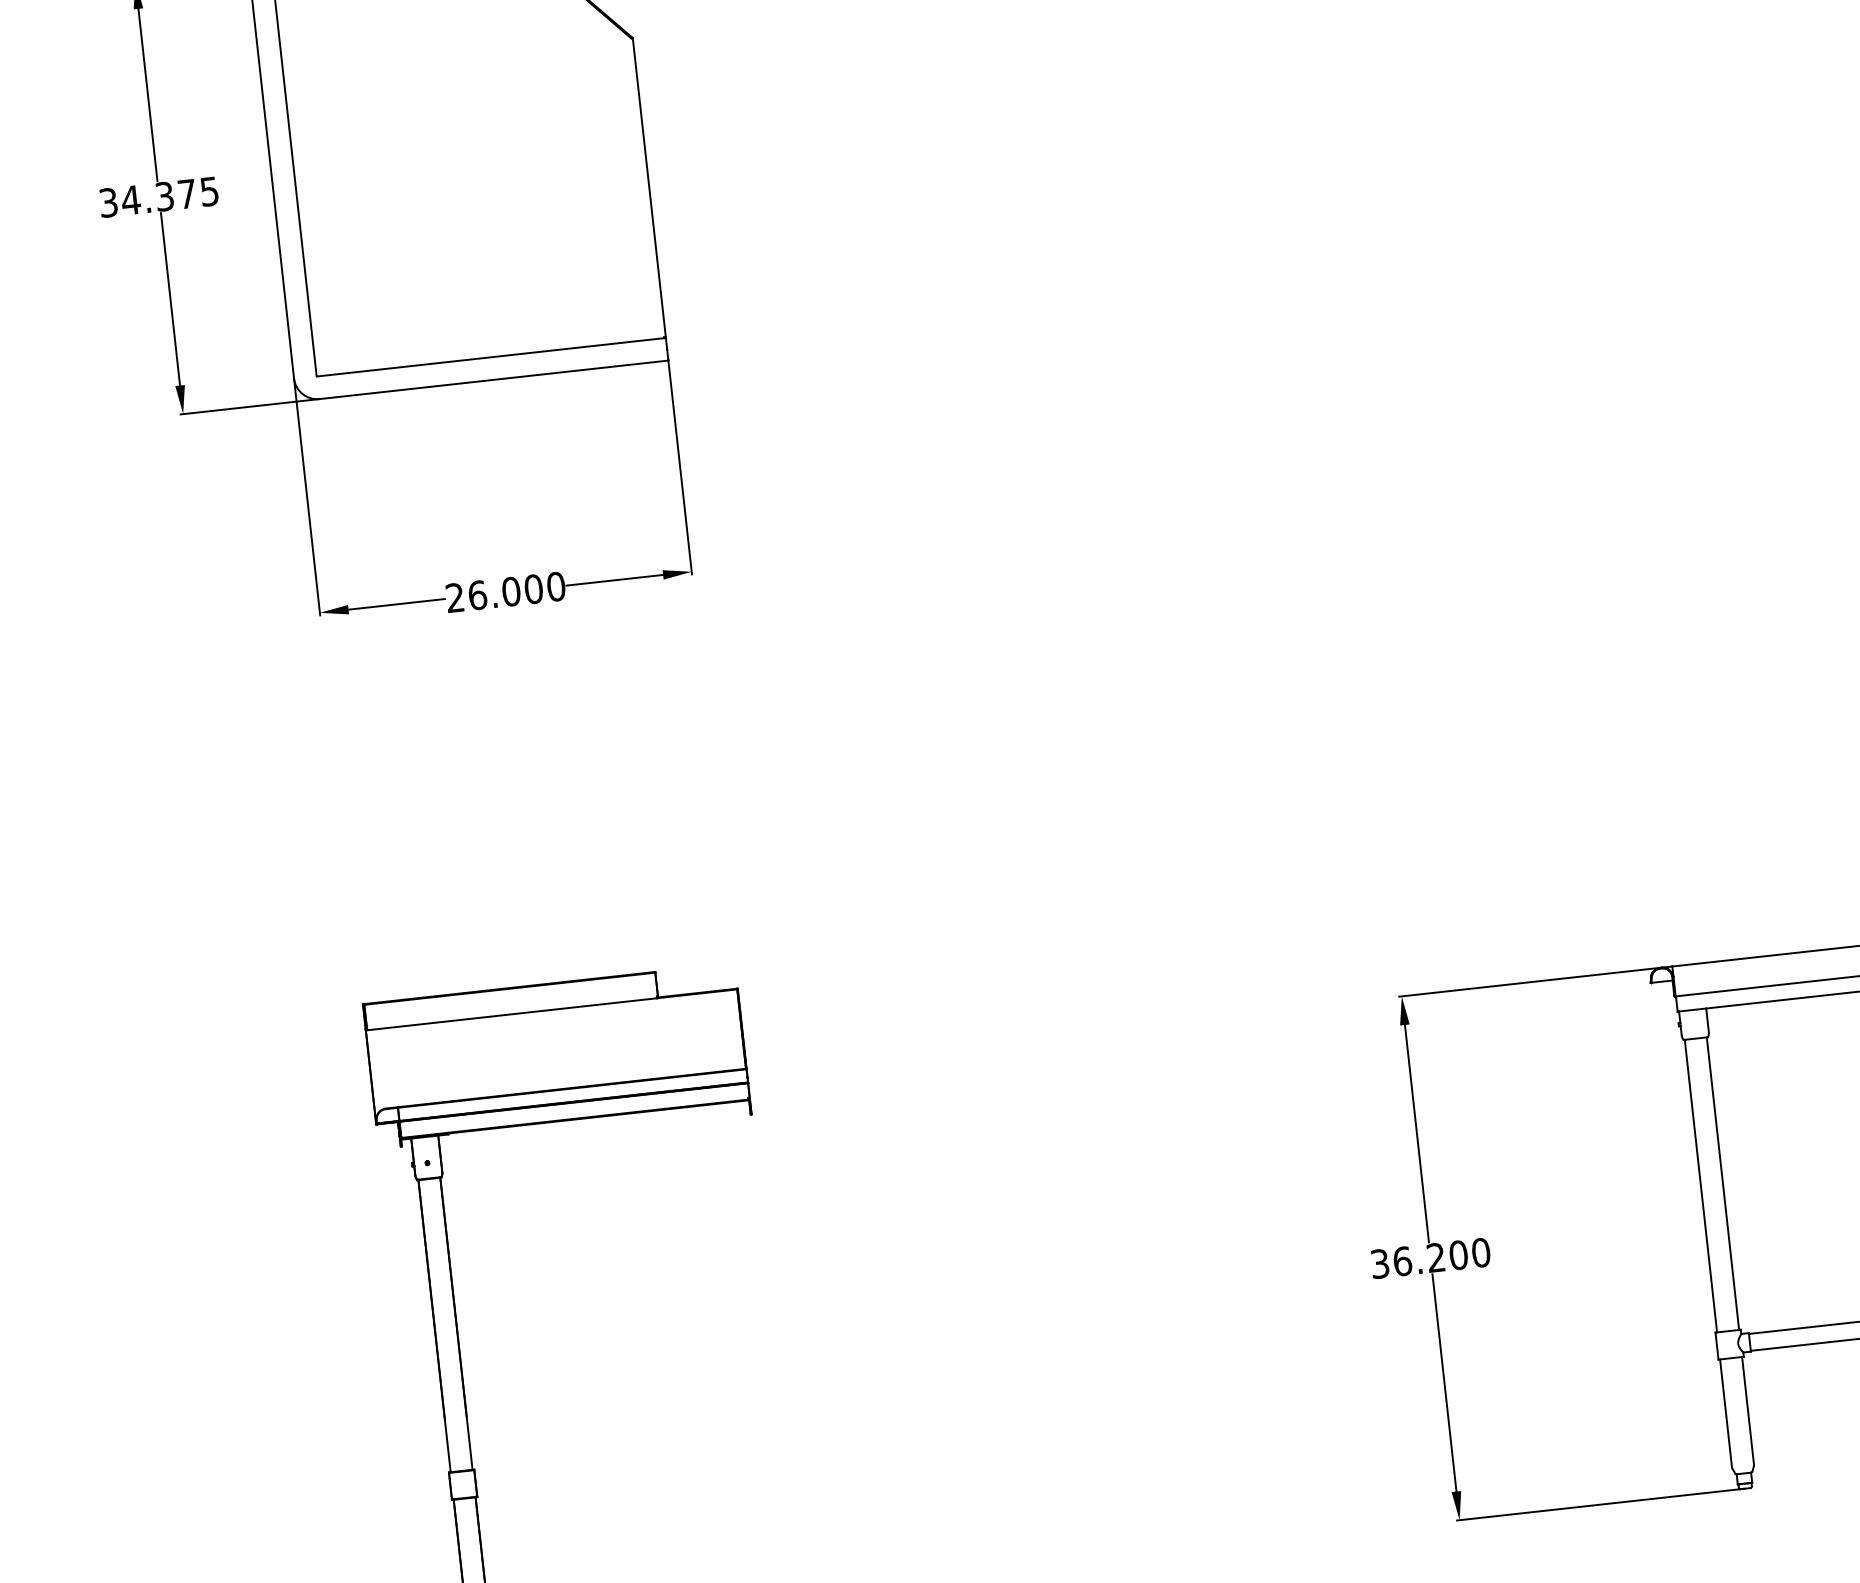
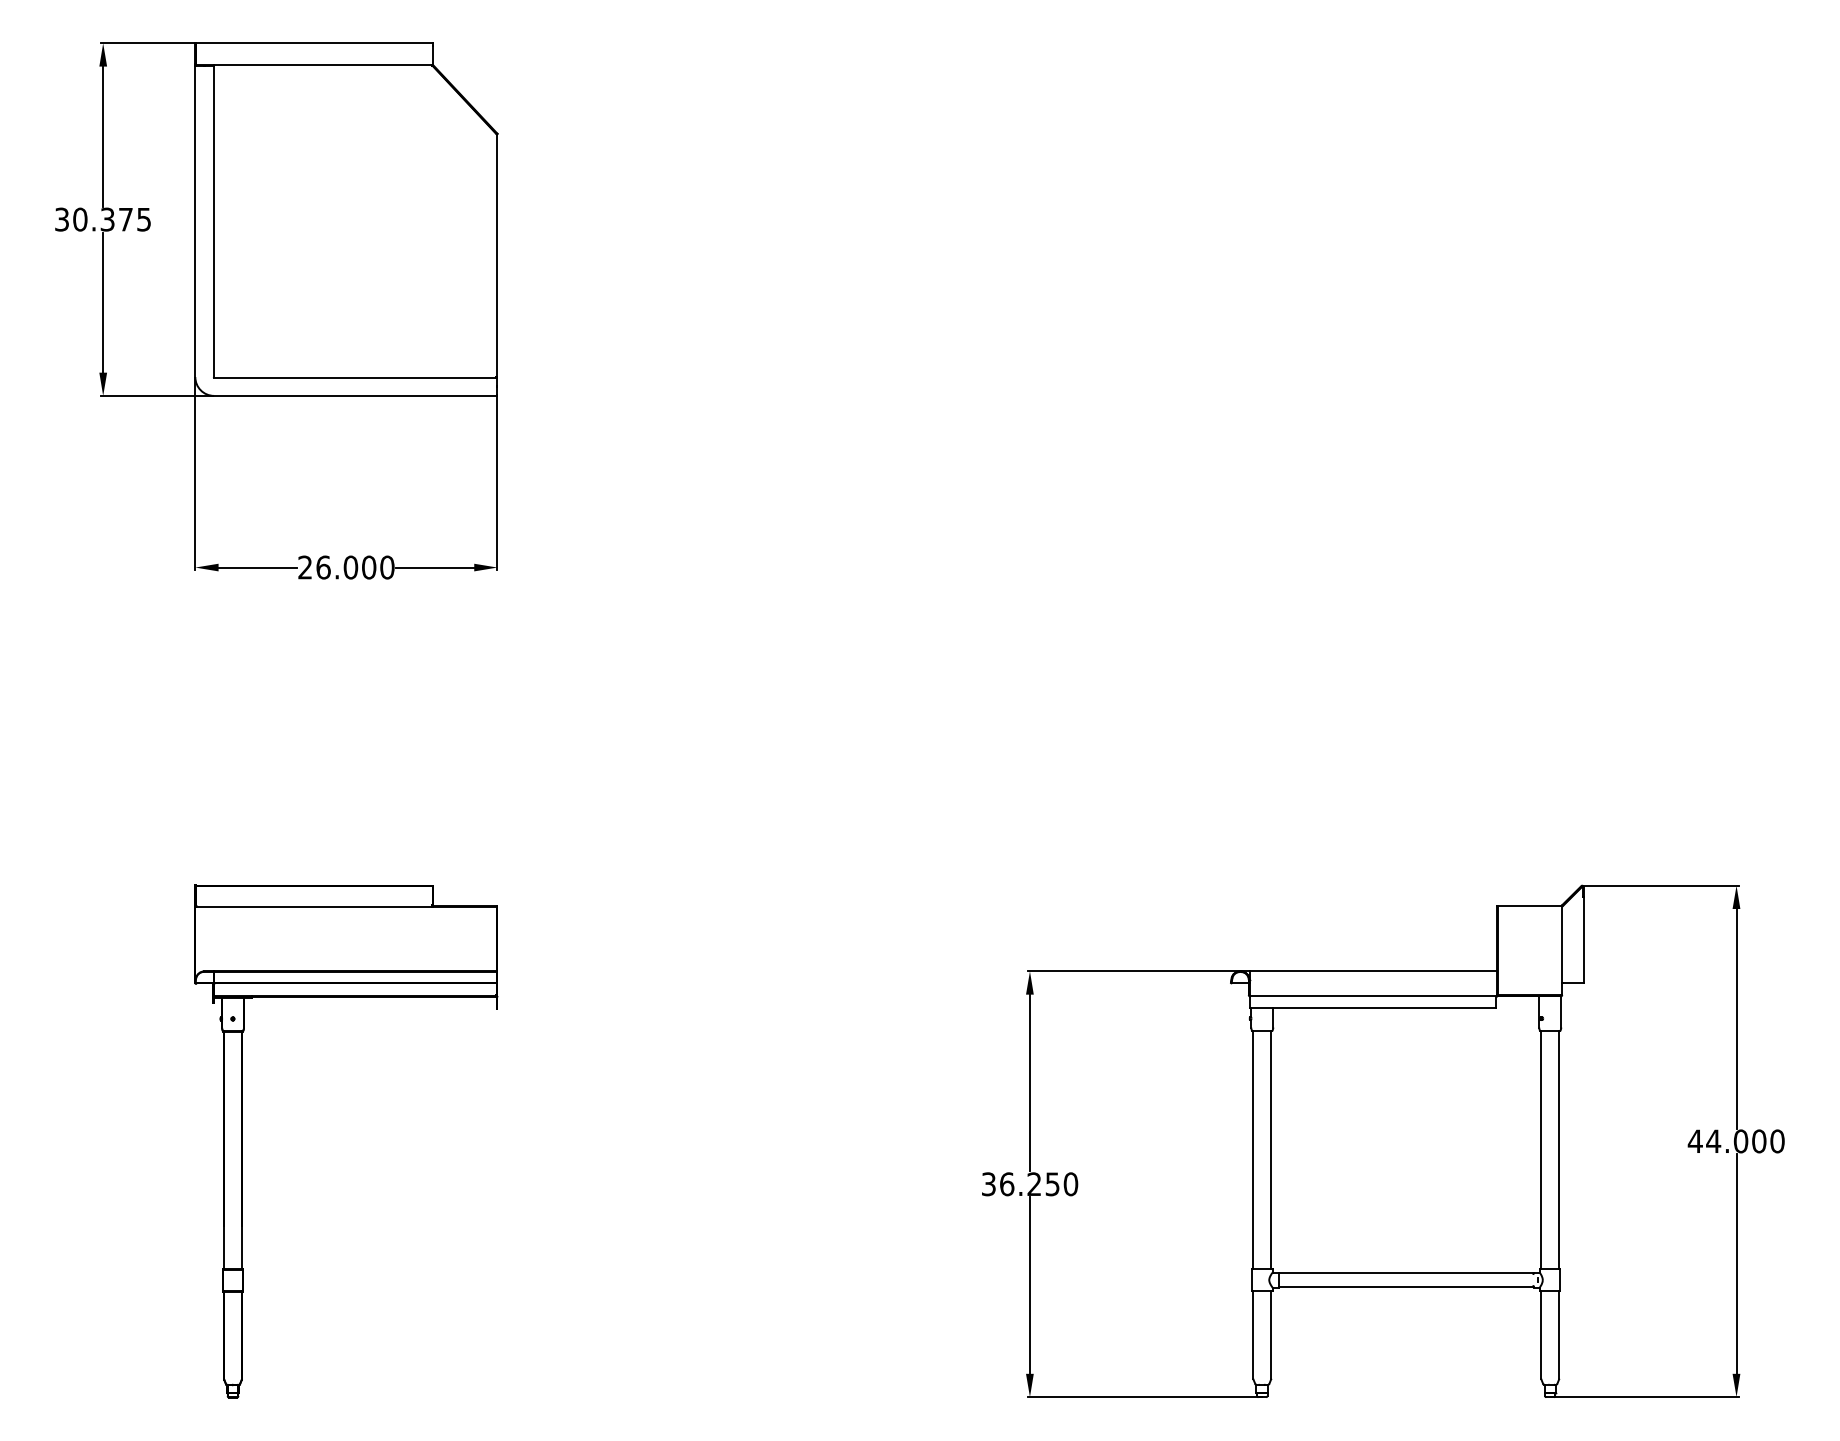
text: (130, 200) -> (79, 219), 34.375 -> 30.375
text: (1458, 1255) -> (1052, 1184), 36.200 -> 36.250

